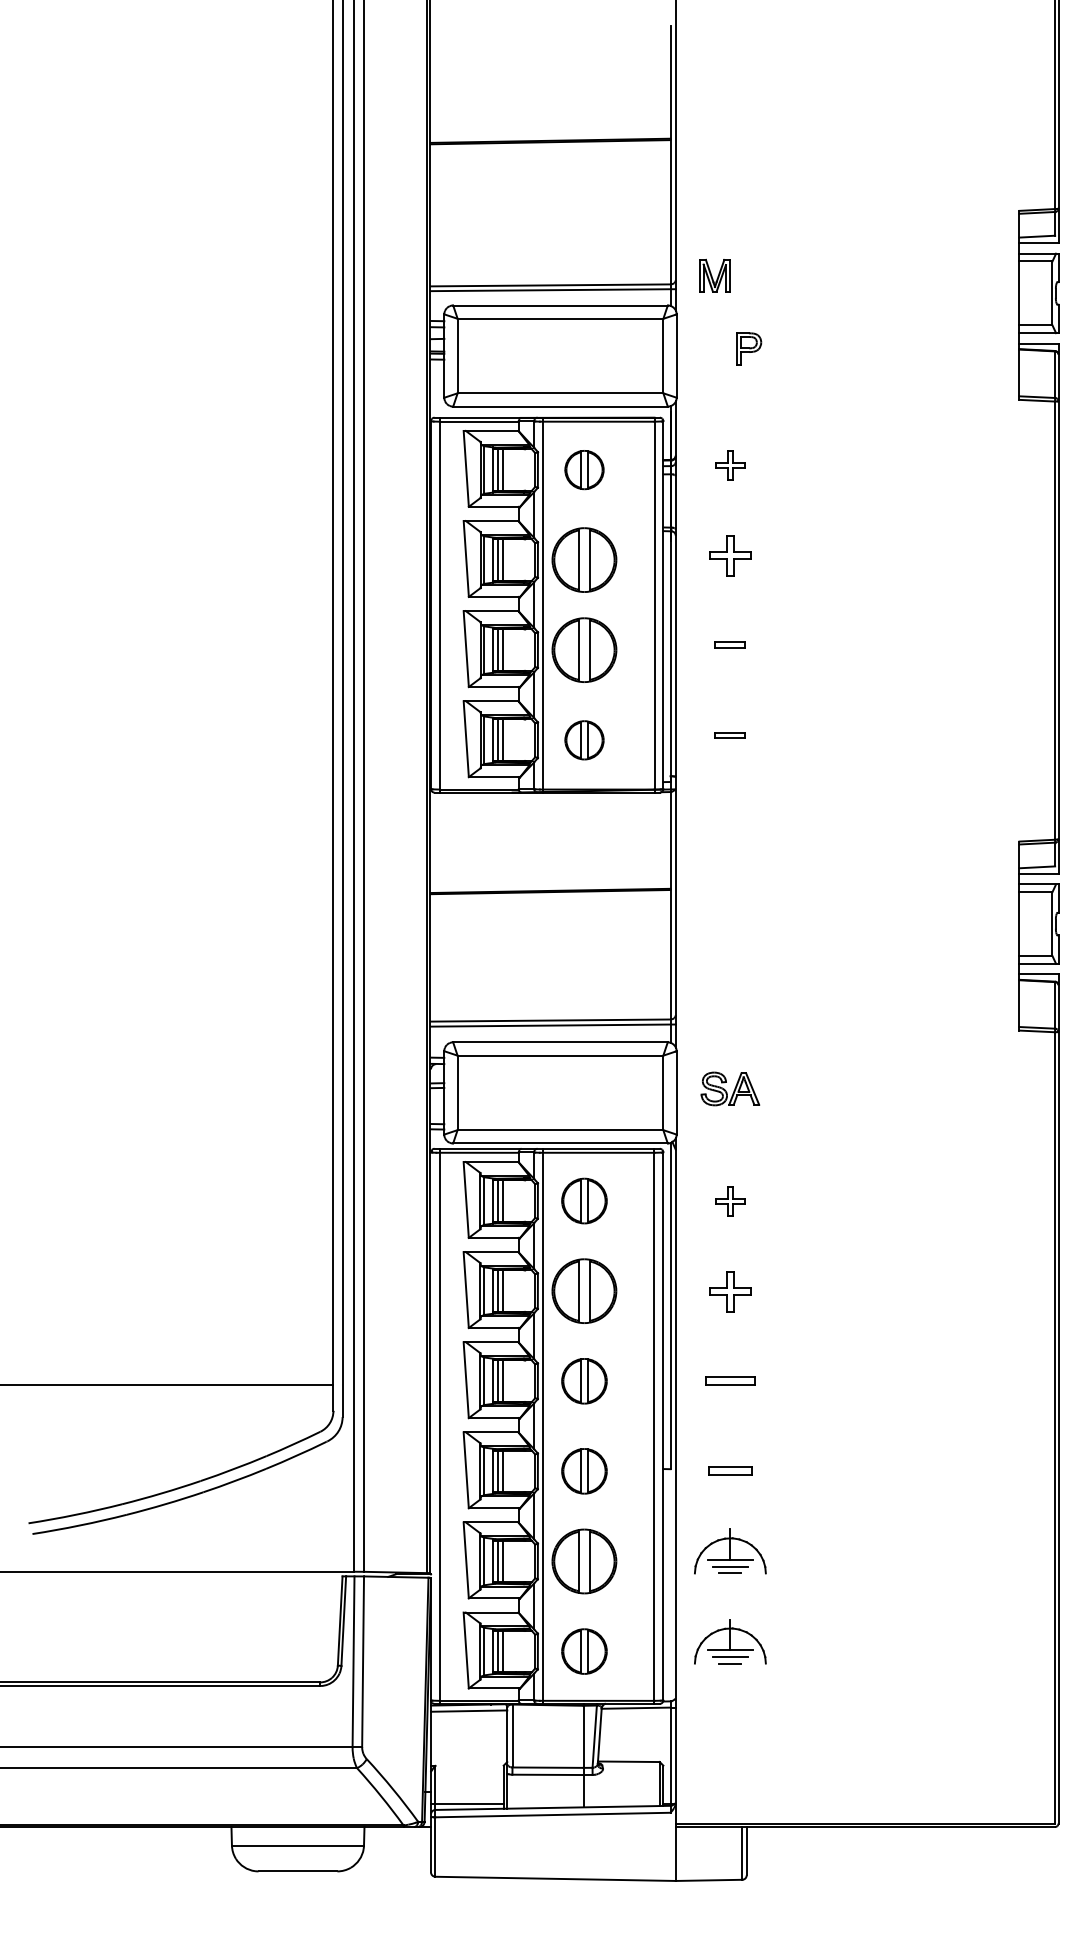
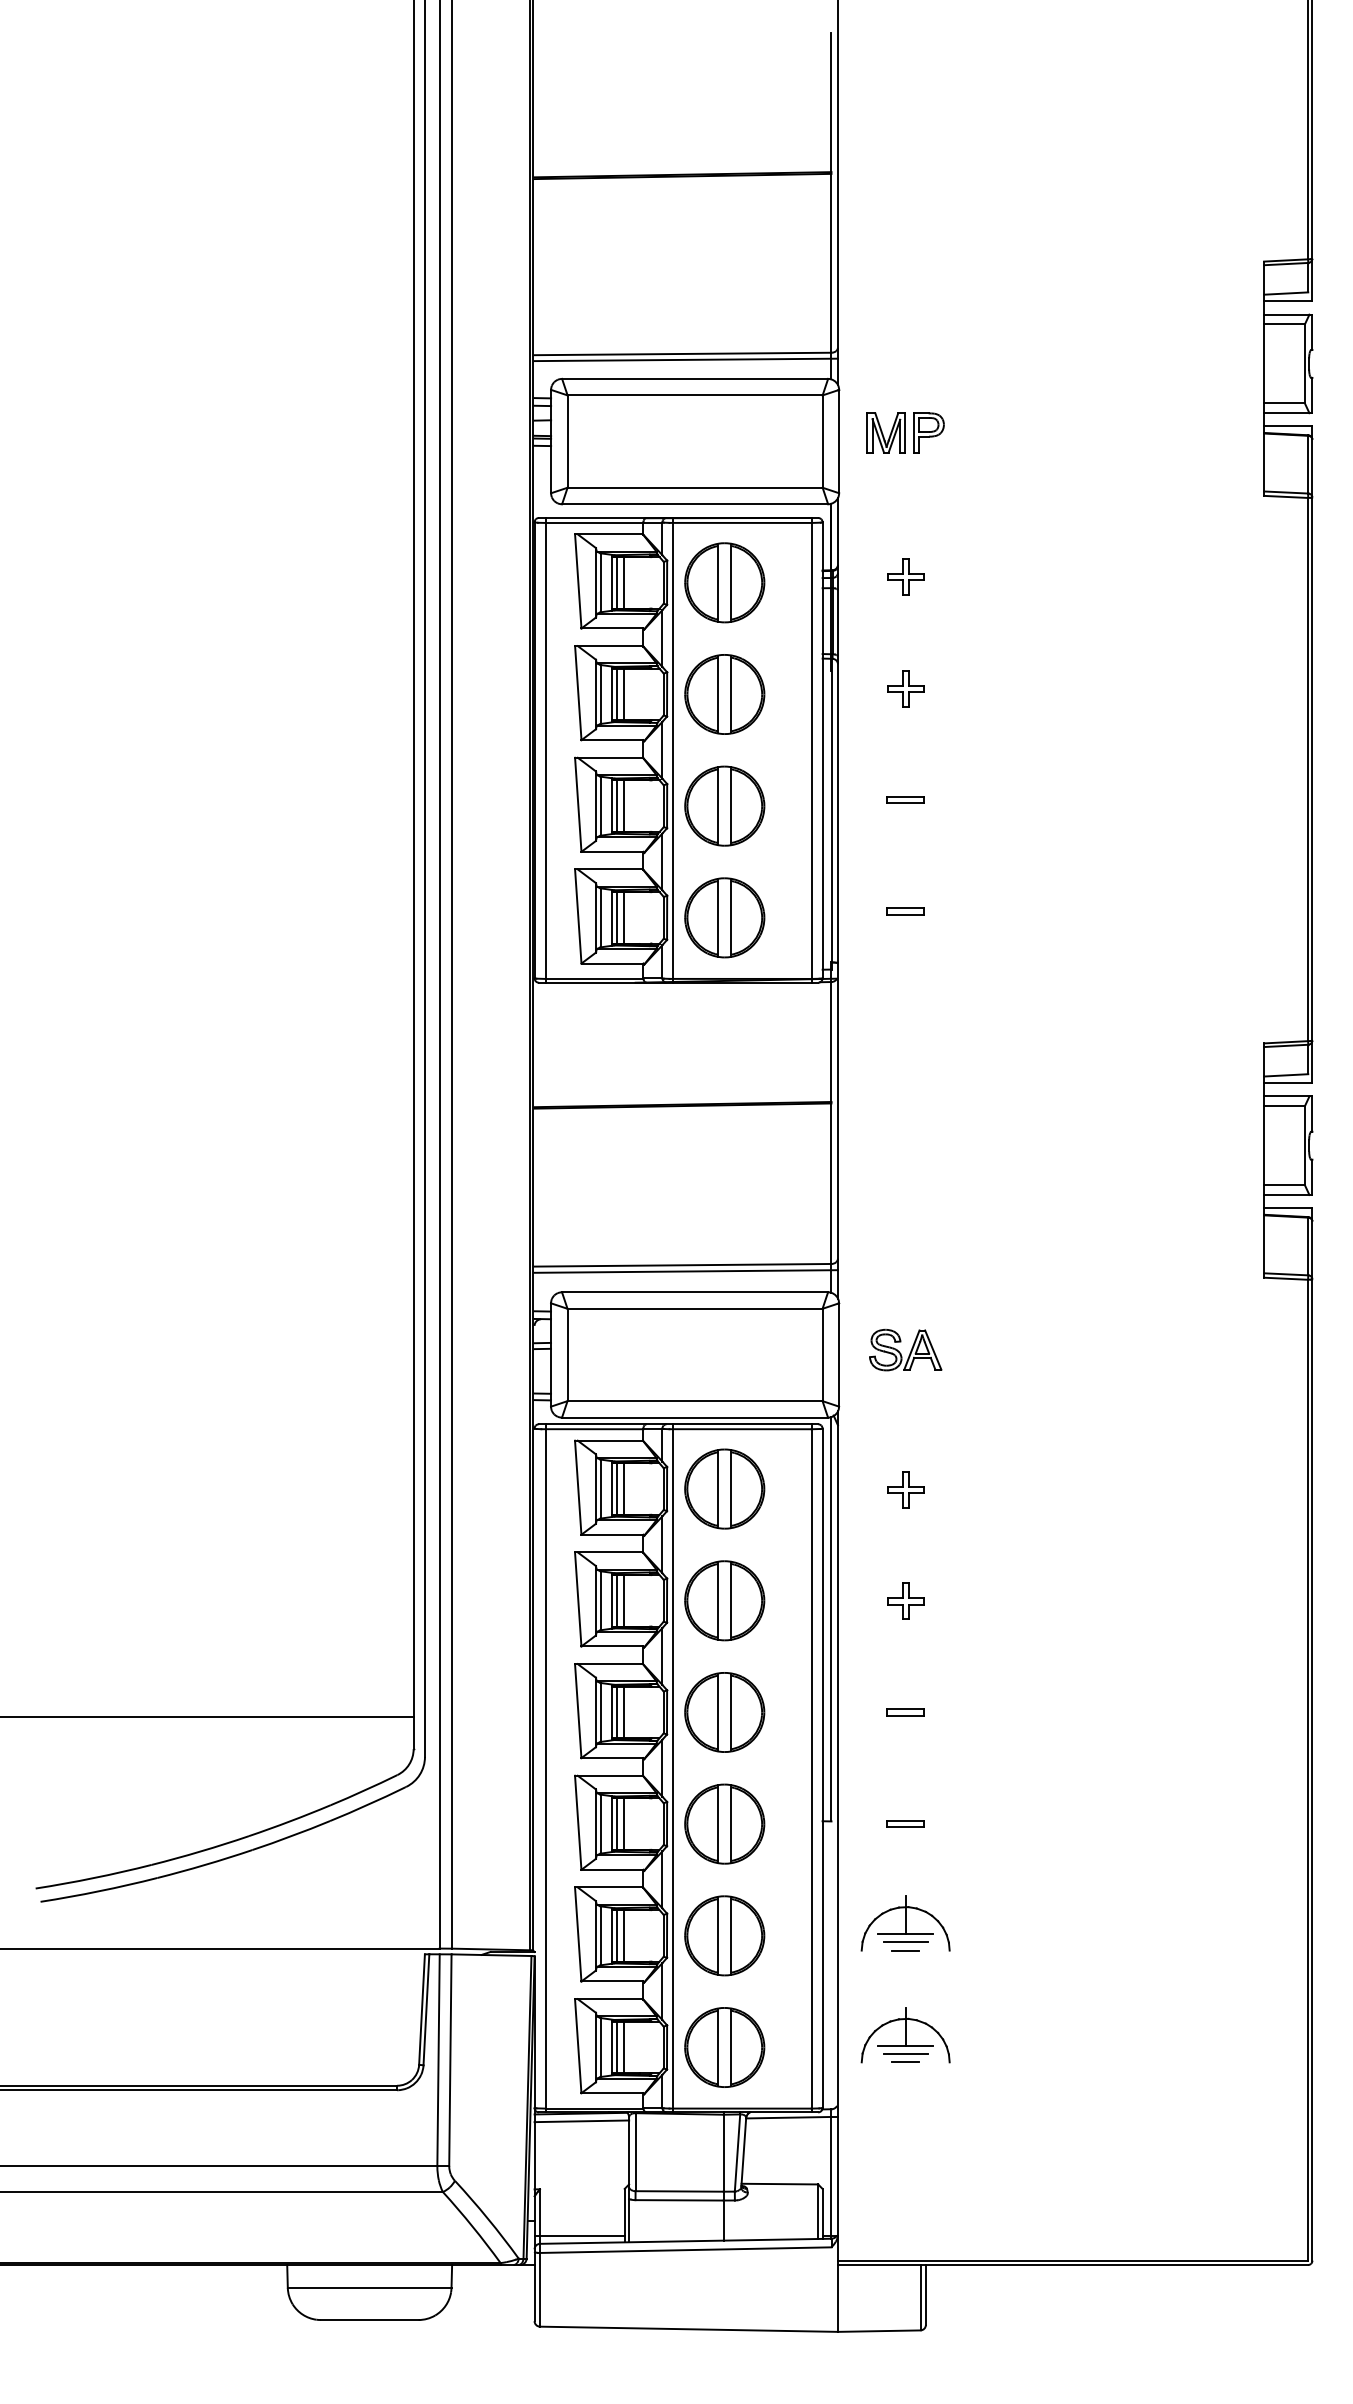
part: (714, 275) -> (885, 432), moved
part: (584, 469) -> (724, 582), size x1.67
part: (730, 555) -> (905, 688), size x0.71
part: (584, 739) -> (724, 917), size x1.67
part: (584, 1200) -> (724, 1488), size x1.43
part: (730, 1290) -> (905, 1600), size x0.71
part: (584, 1381) -> (724, 1712), size x1.43
part: (730, 1381) -> (905, 1712), size x0.62
part: (584, 1470) -> (724, 1823), size x1.43
part: (730, 1470) -> (905, 1823), size x0.71
part: (584, 1651) -> (724, 2047), size x1.43

